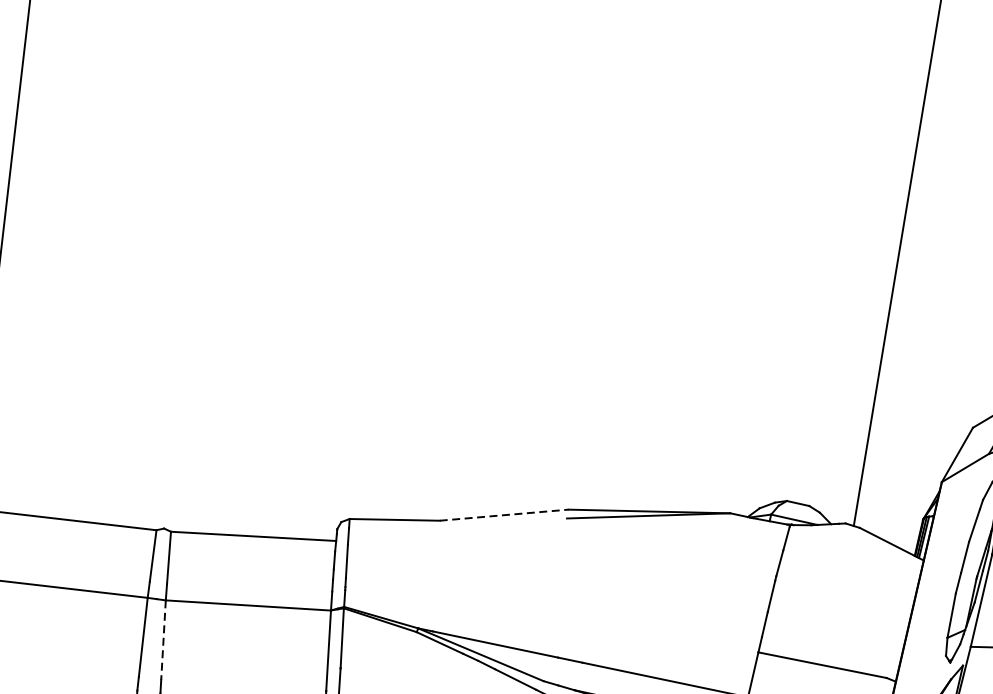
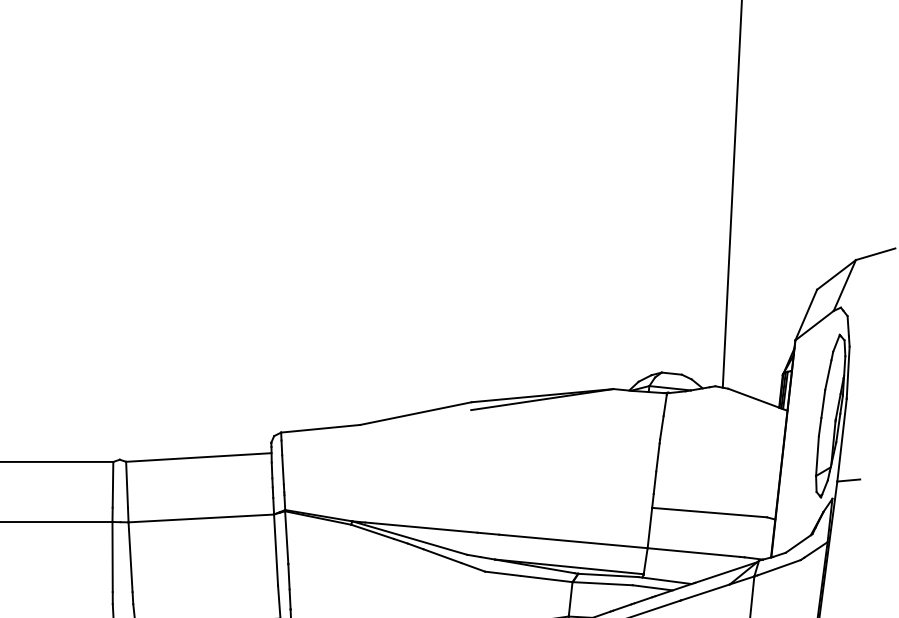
line: (503, 515) -> (415, 413), dashed -> solid
line: (163, 640) -> (130, 557), dashed -> solid

